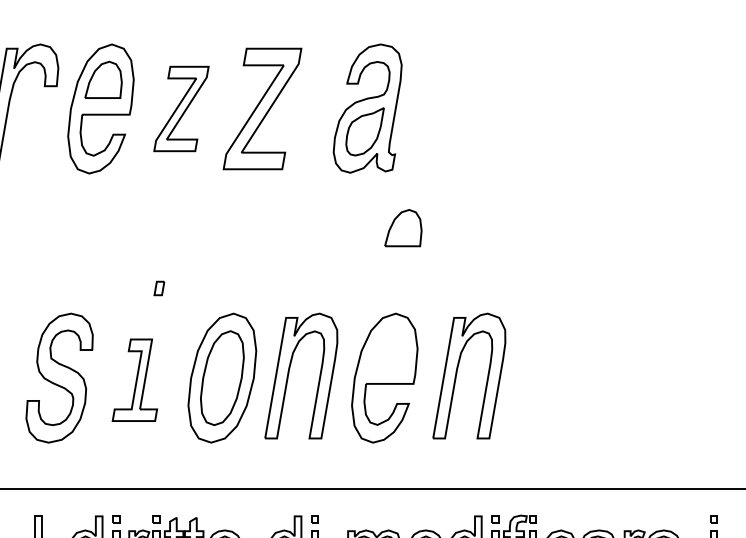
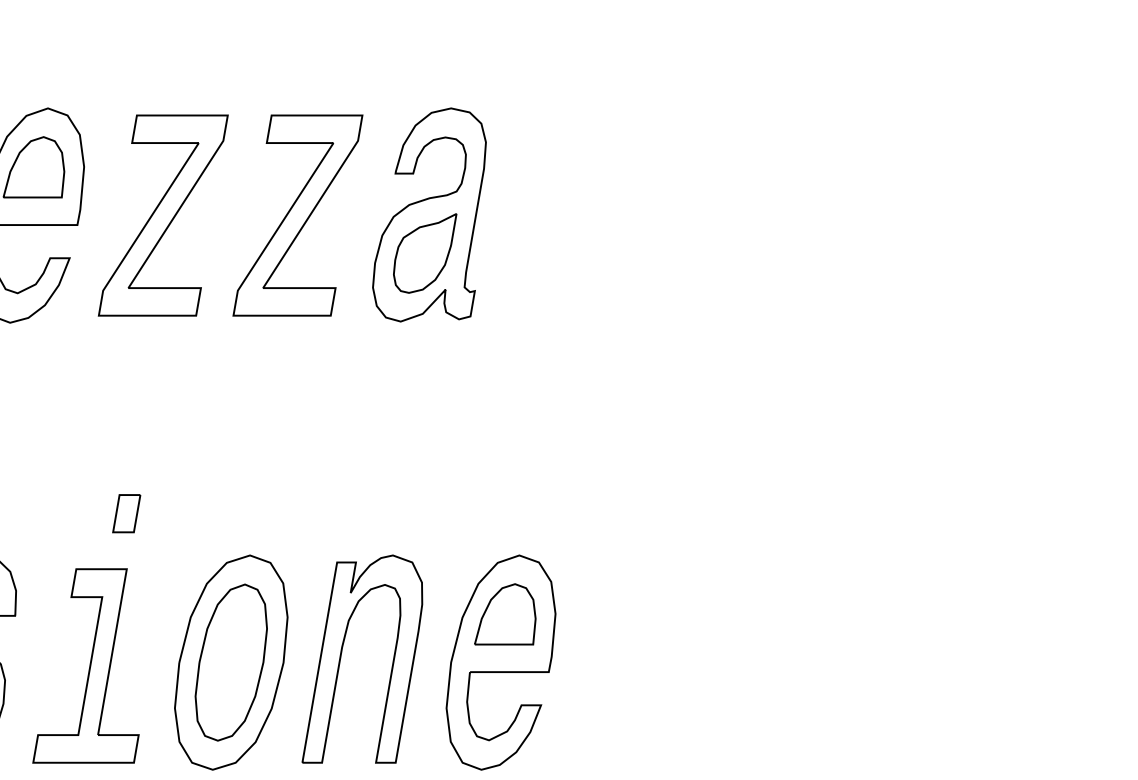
part: (181, 108) -> (163, 214), size x1.43
part: (367, 108) -> (429, 214), moved
part: (403, 228) -> (505, 615), moved
part: (159, 288) -> (126, 513), size x1.67
part: (457, 374) -> (621, 656), removed
part: (134, 380) -> (85, 666), size x1.43

